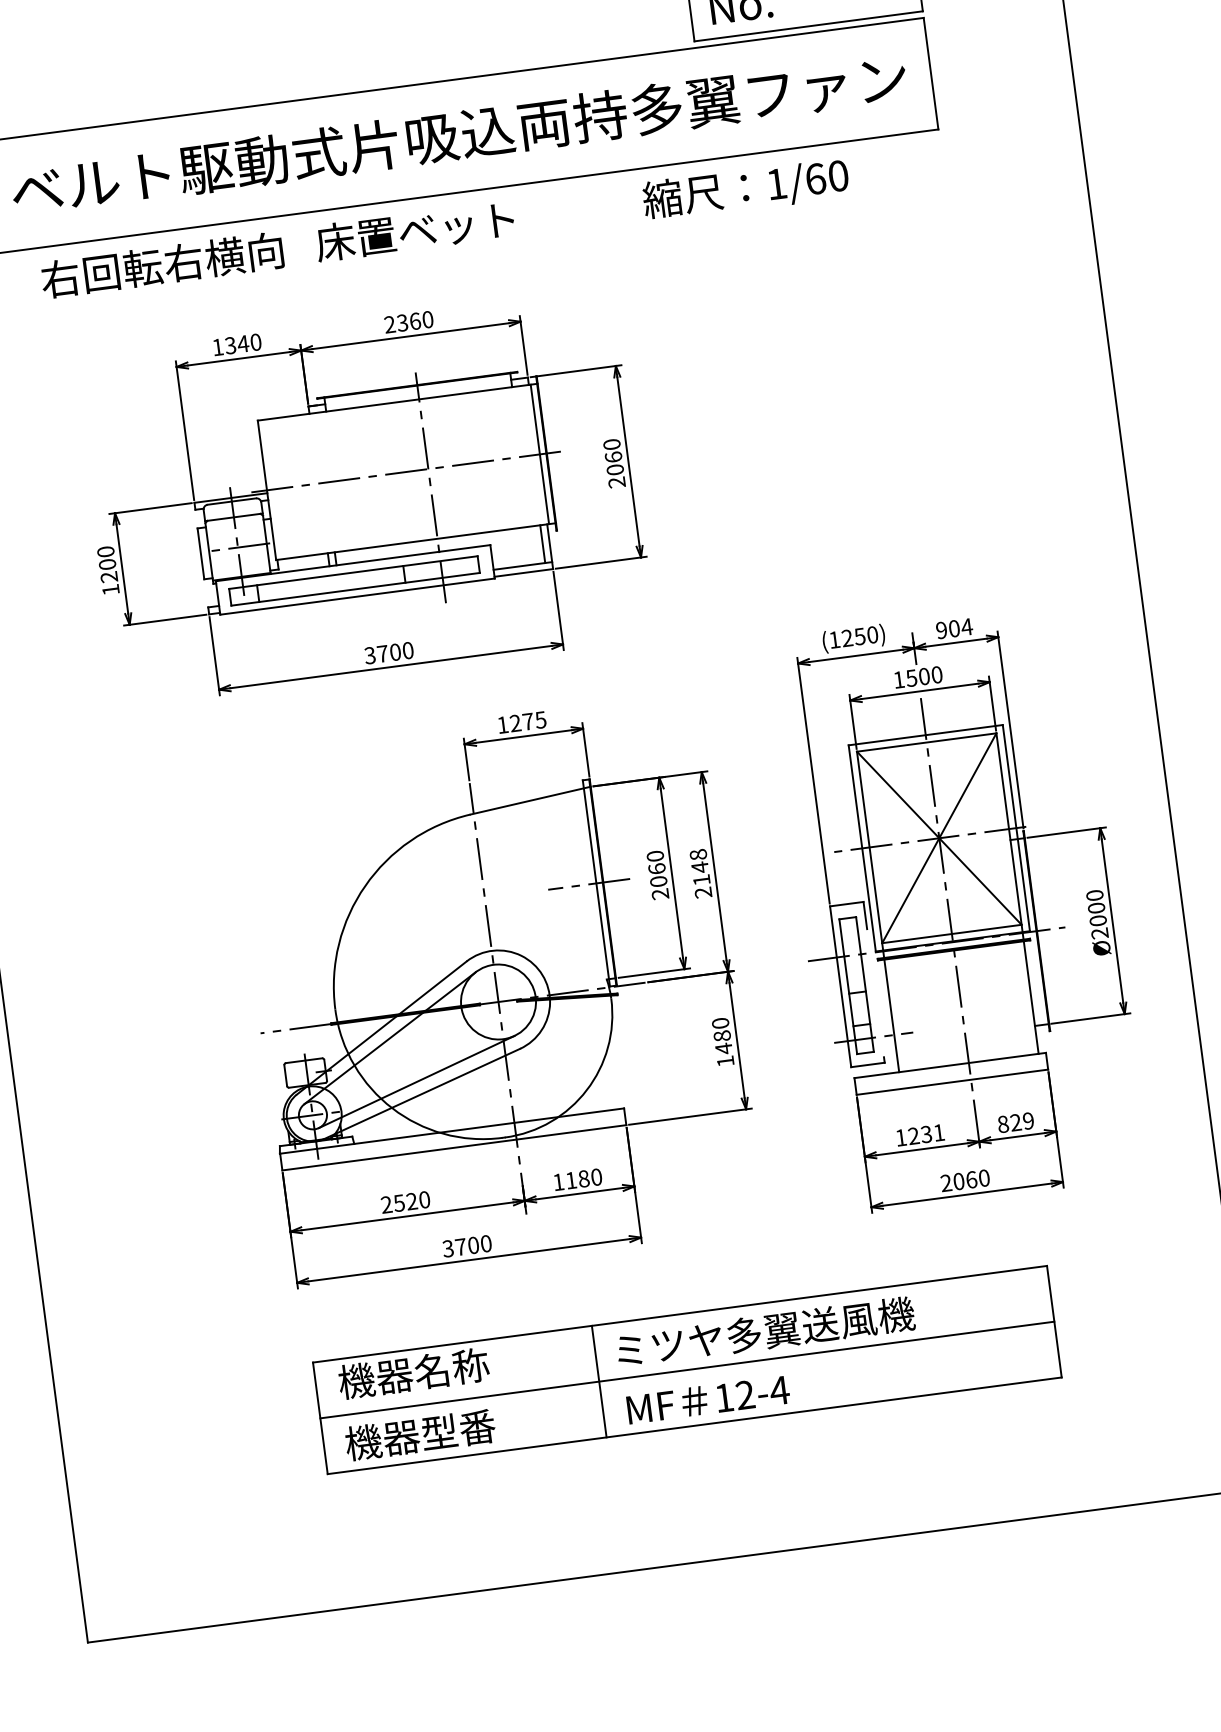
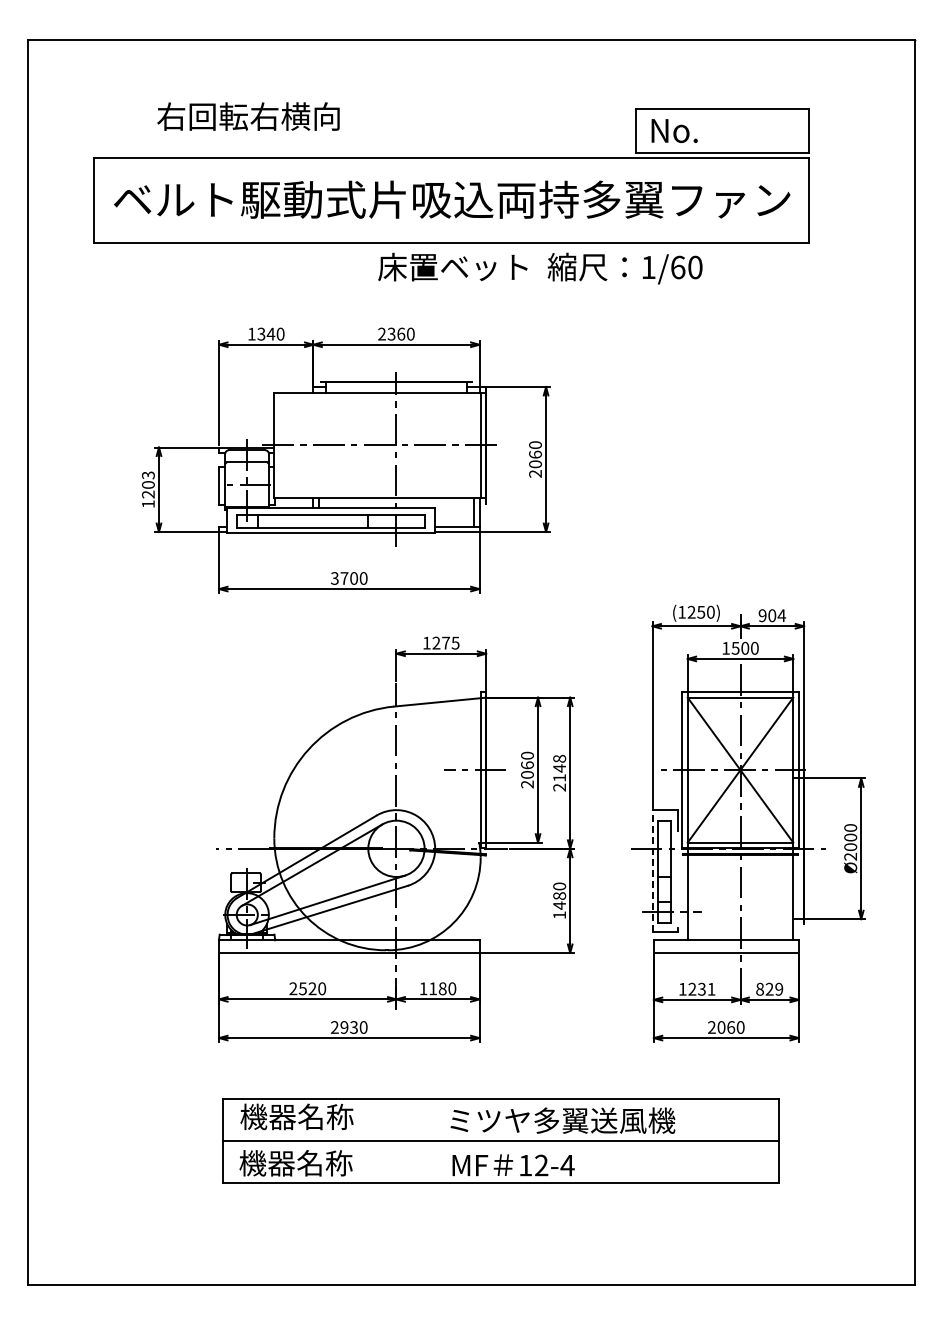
text: (745, 189) -> (624, 268), moved
text: (414, 230) -> (452, 266), moved
text: (162, 265) -> (248, 116), moved
text: (106, 551) -> (148, 475), 1200 -> 1203
line: (840, 986) -> (652, 870), solid -> dashed
text: (459, 1247) -> (343, 1027), 3700 -> 2930
line: (599, 1380) -> (434, 1140), removed
text: (458, 1430) -> (324, 1163), 機器型番 -> 機器名称

